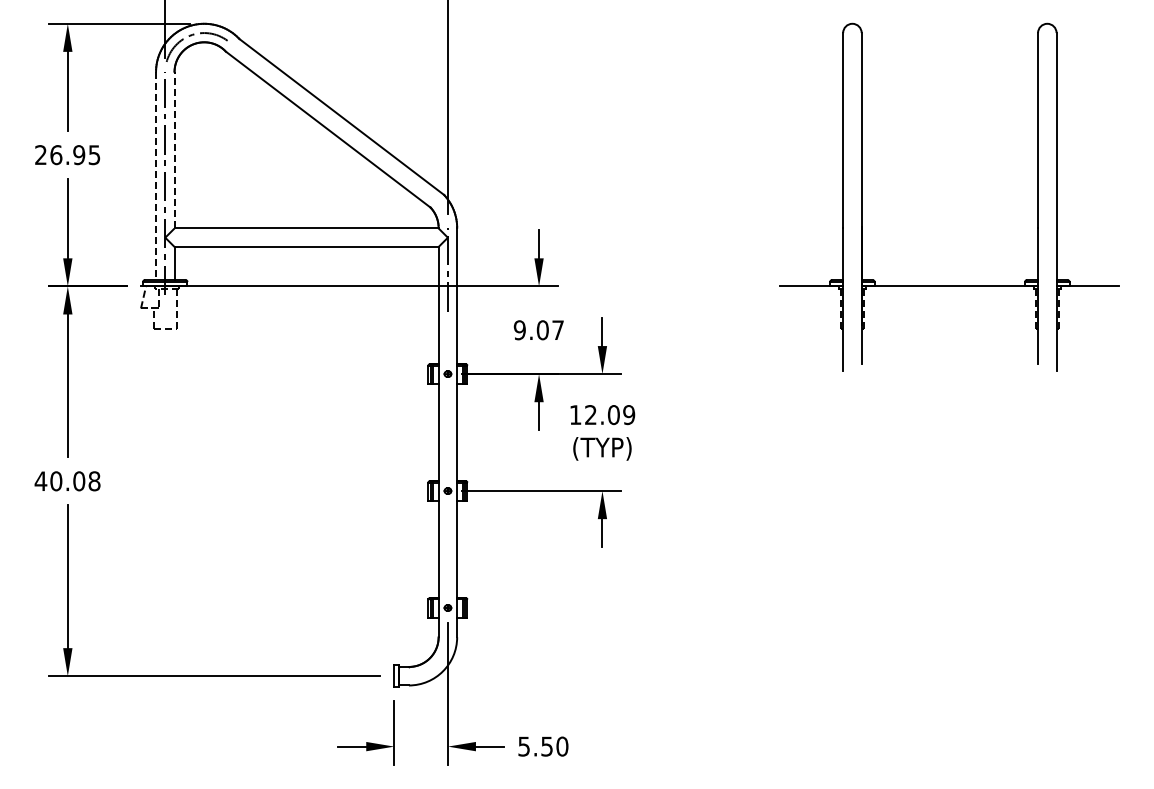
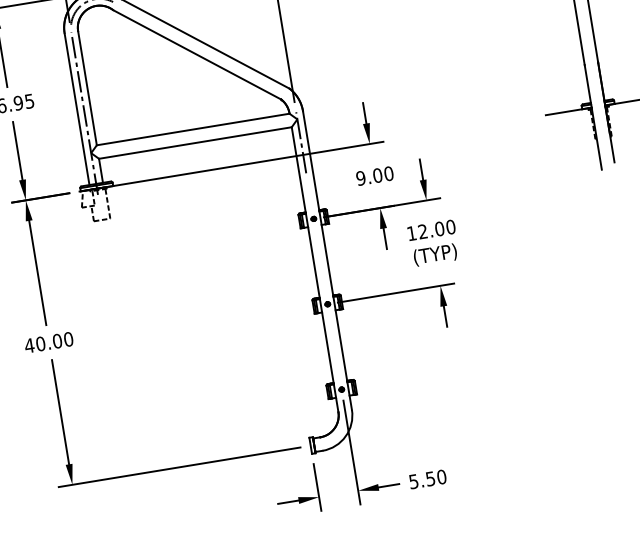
line: (174, 149) -> (87, 87), dashed -> solid
line: (156, 175) -> (77, 108), dashed -> solid
text: (558, 330) -> (389, 173), 9.07 -> 9.00
text: (629, 415) -> (451, 227), 12.09 -> 12.00
text: (94, 481) -> (68, 339), 40.08 -> 40.00

